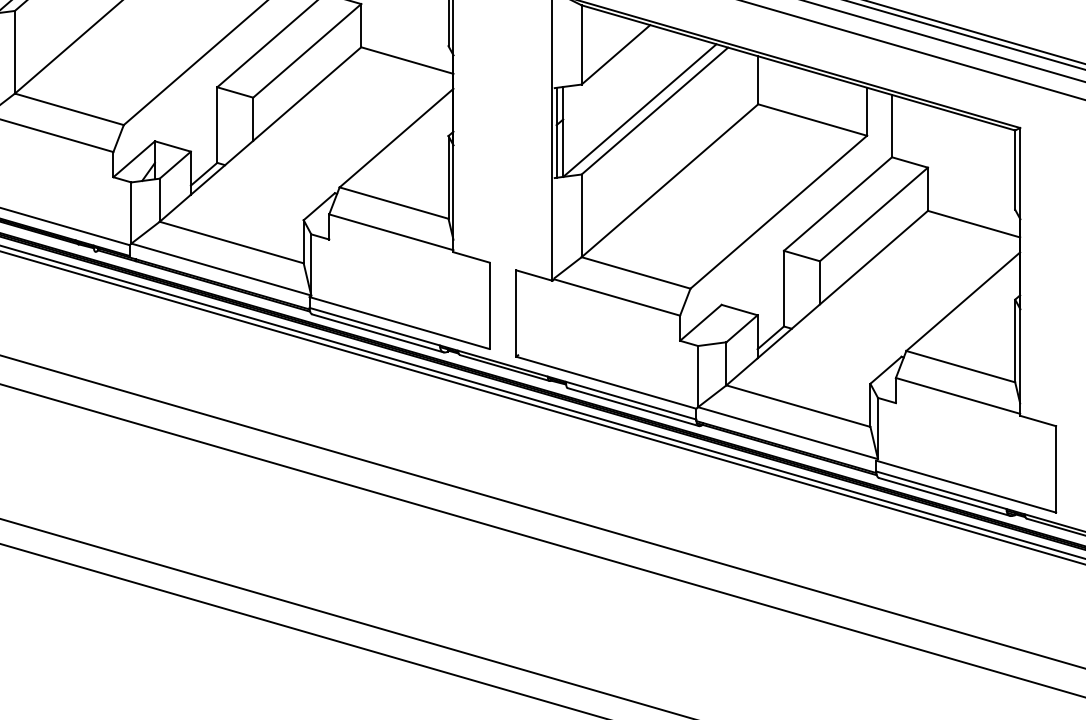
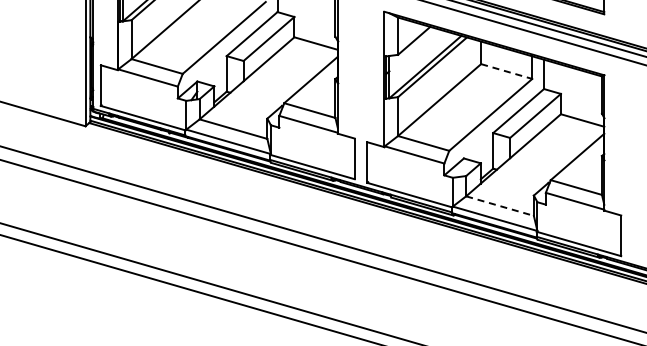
line: (812, 119) -> (506, 71), solid -> dashed
line: (799, 407) -> (500, 206), solid -> dashed

